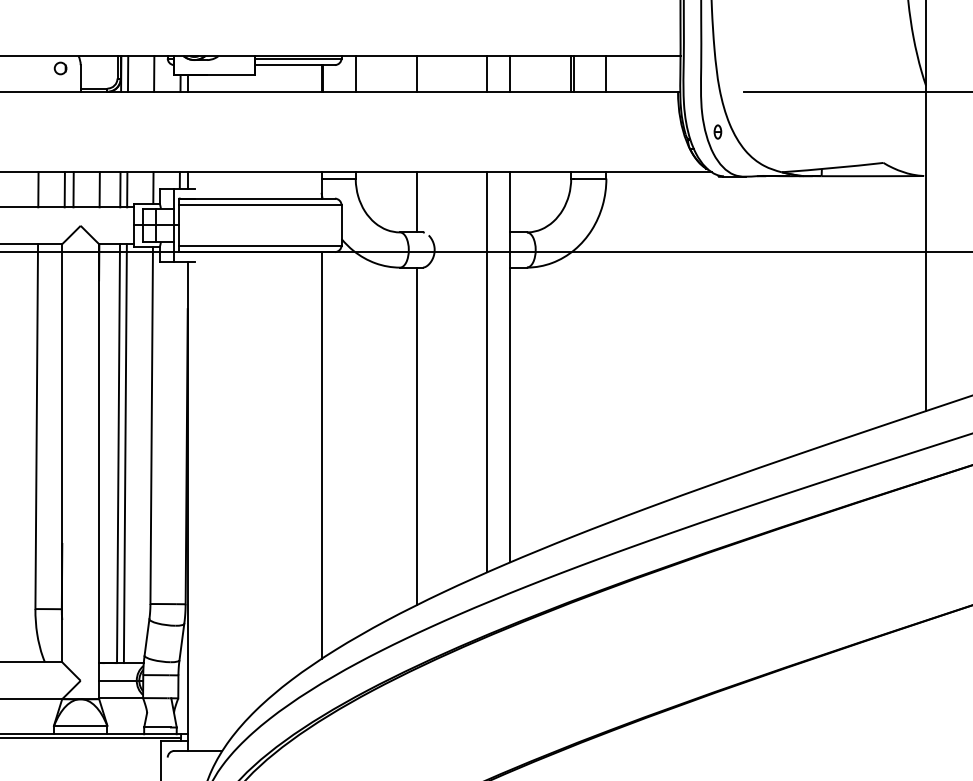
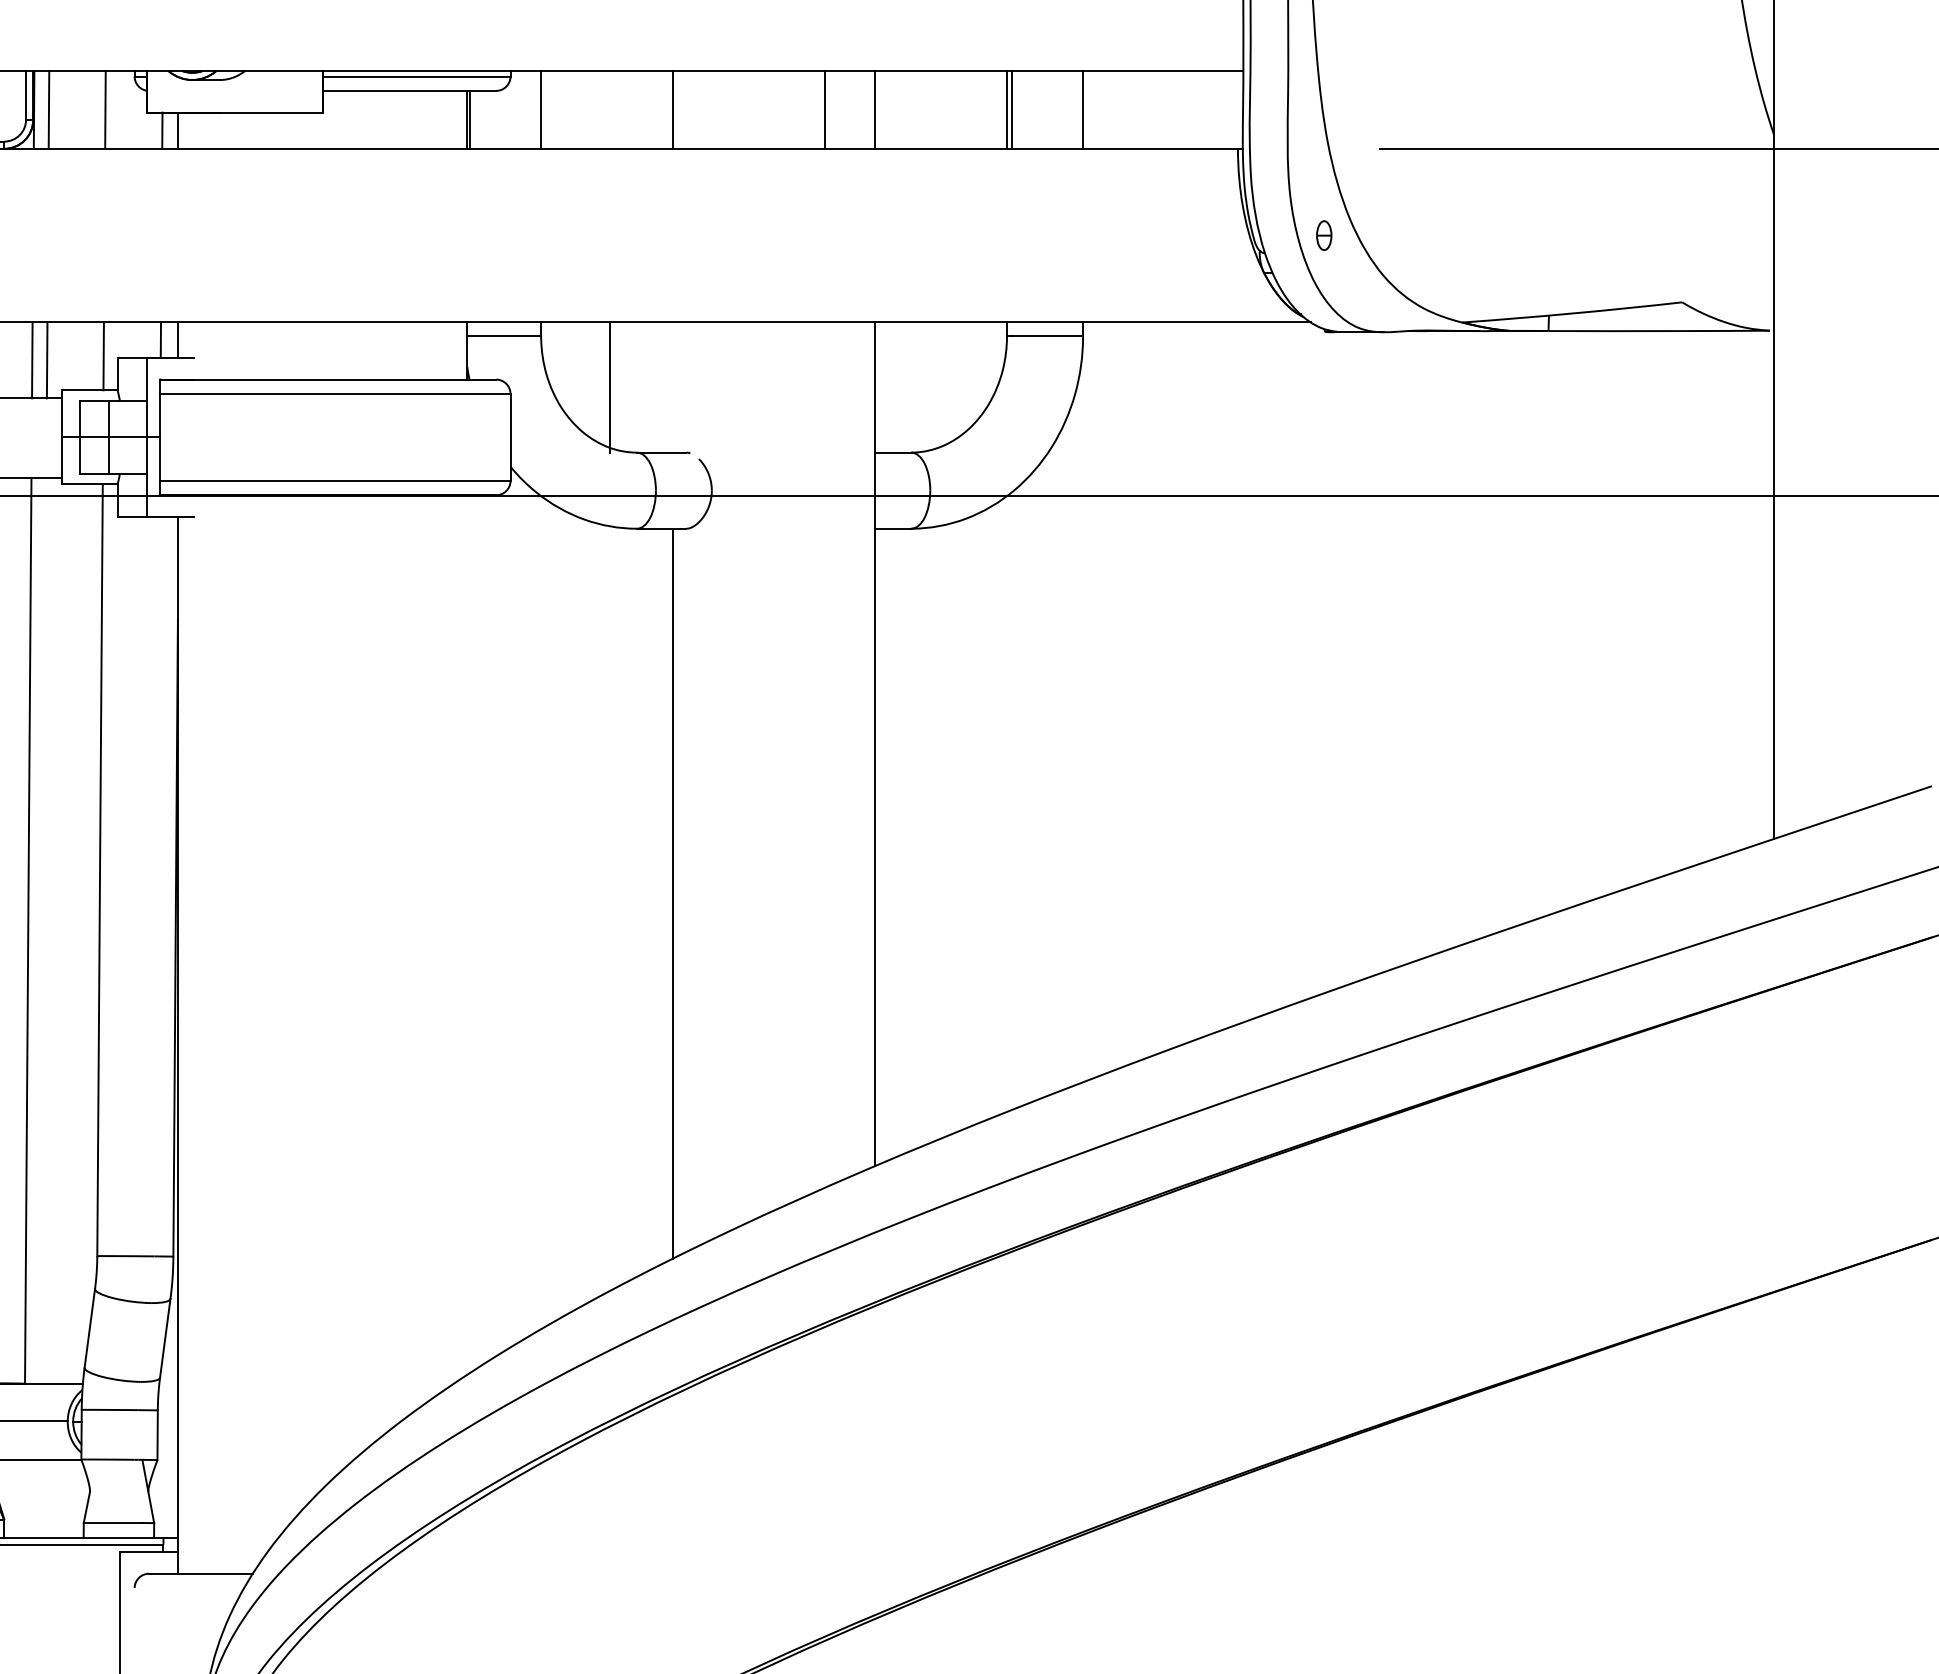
line: (416, 202) -> (609, 387), moved
line: (486, 372) -> (823, 755), removed
line: (124, 453) -> (41, 930), removed
line: (321, 455) -> (467, 934), removed

